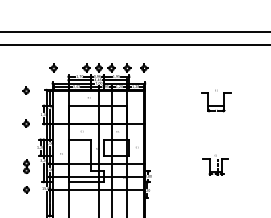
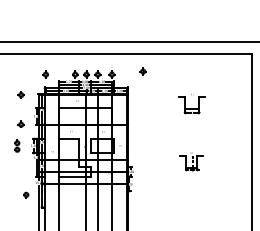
part: (143, 68) -> (142, 71), moved
part: (26, 166) -> (17, 145), moved
part: (26, 189) -> (26, 194), moved

